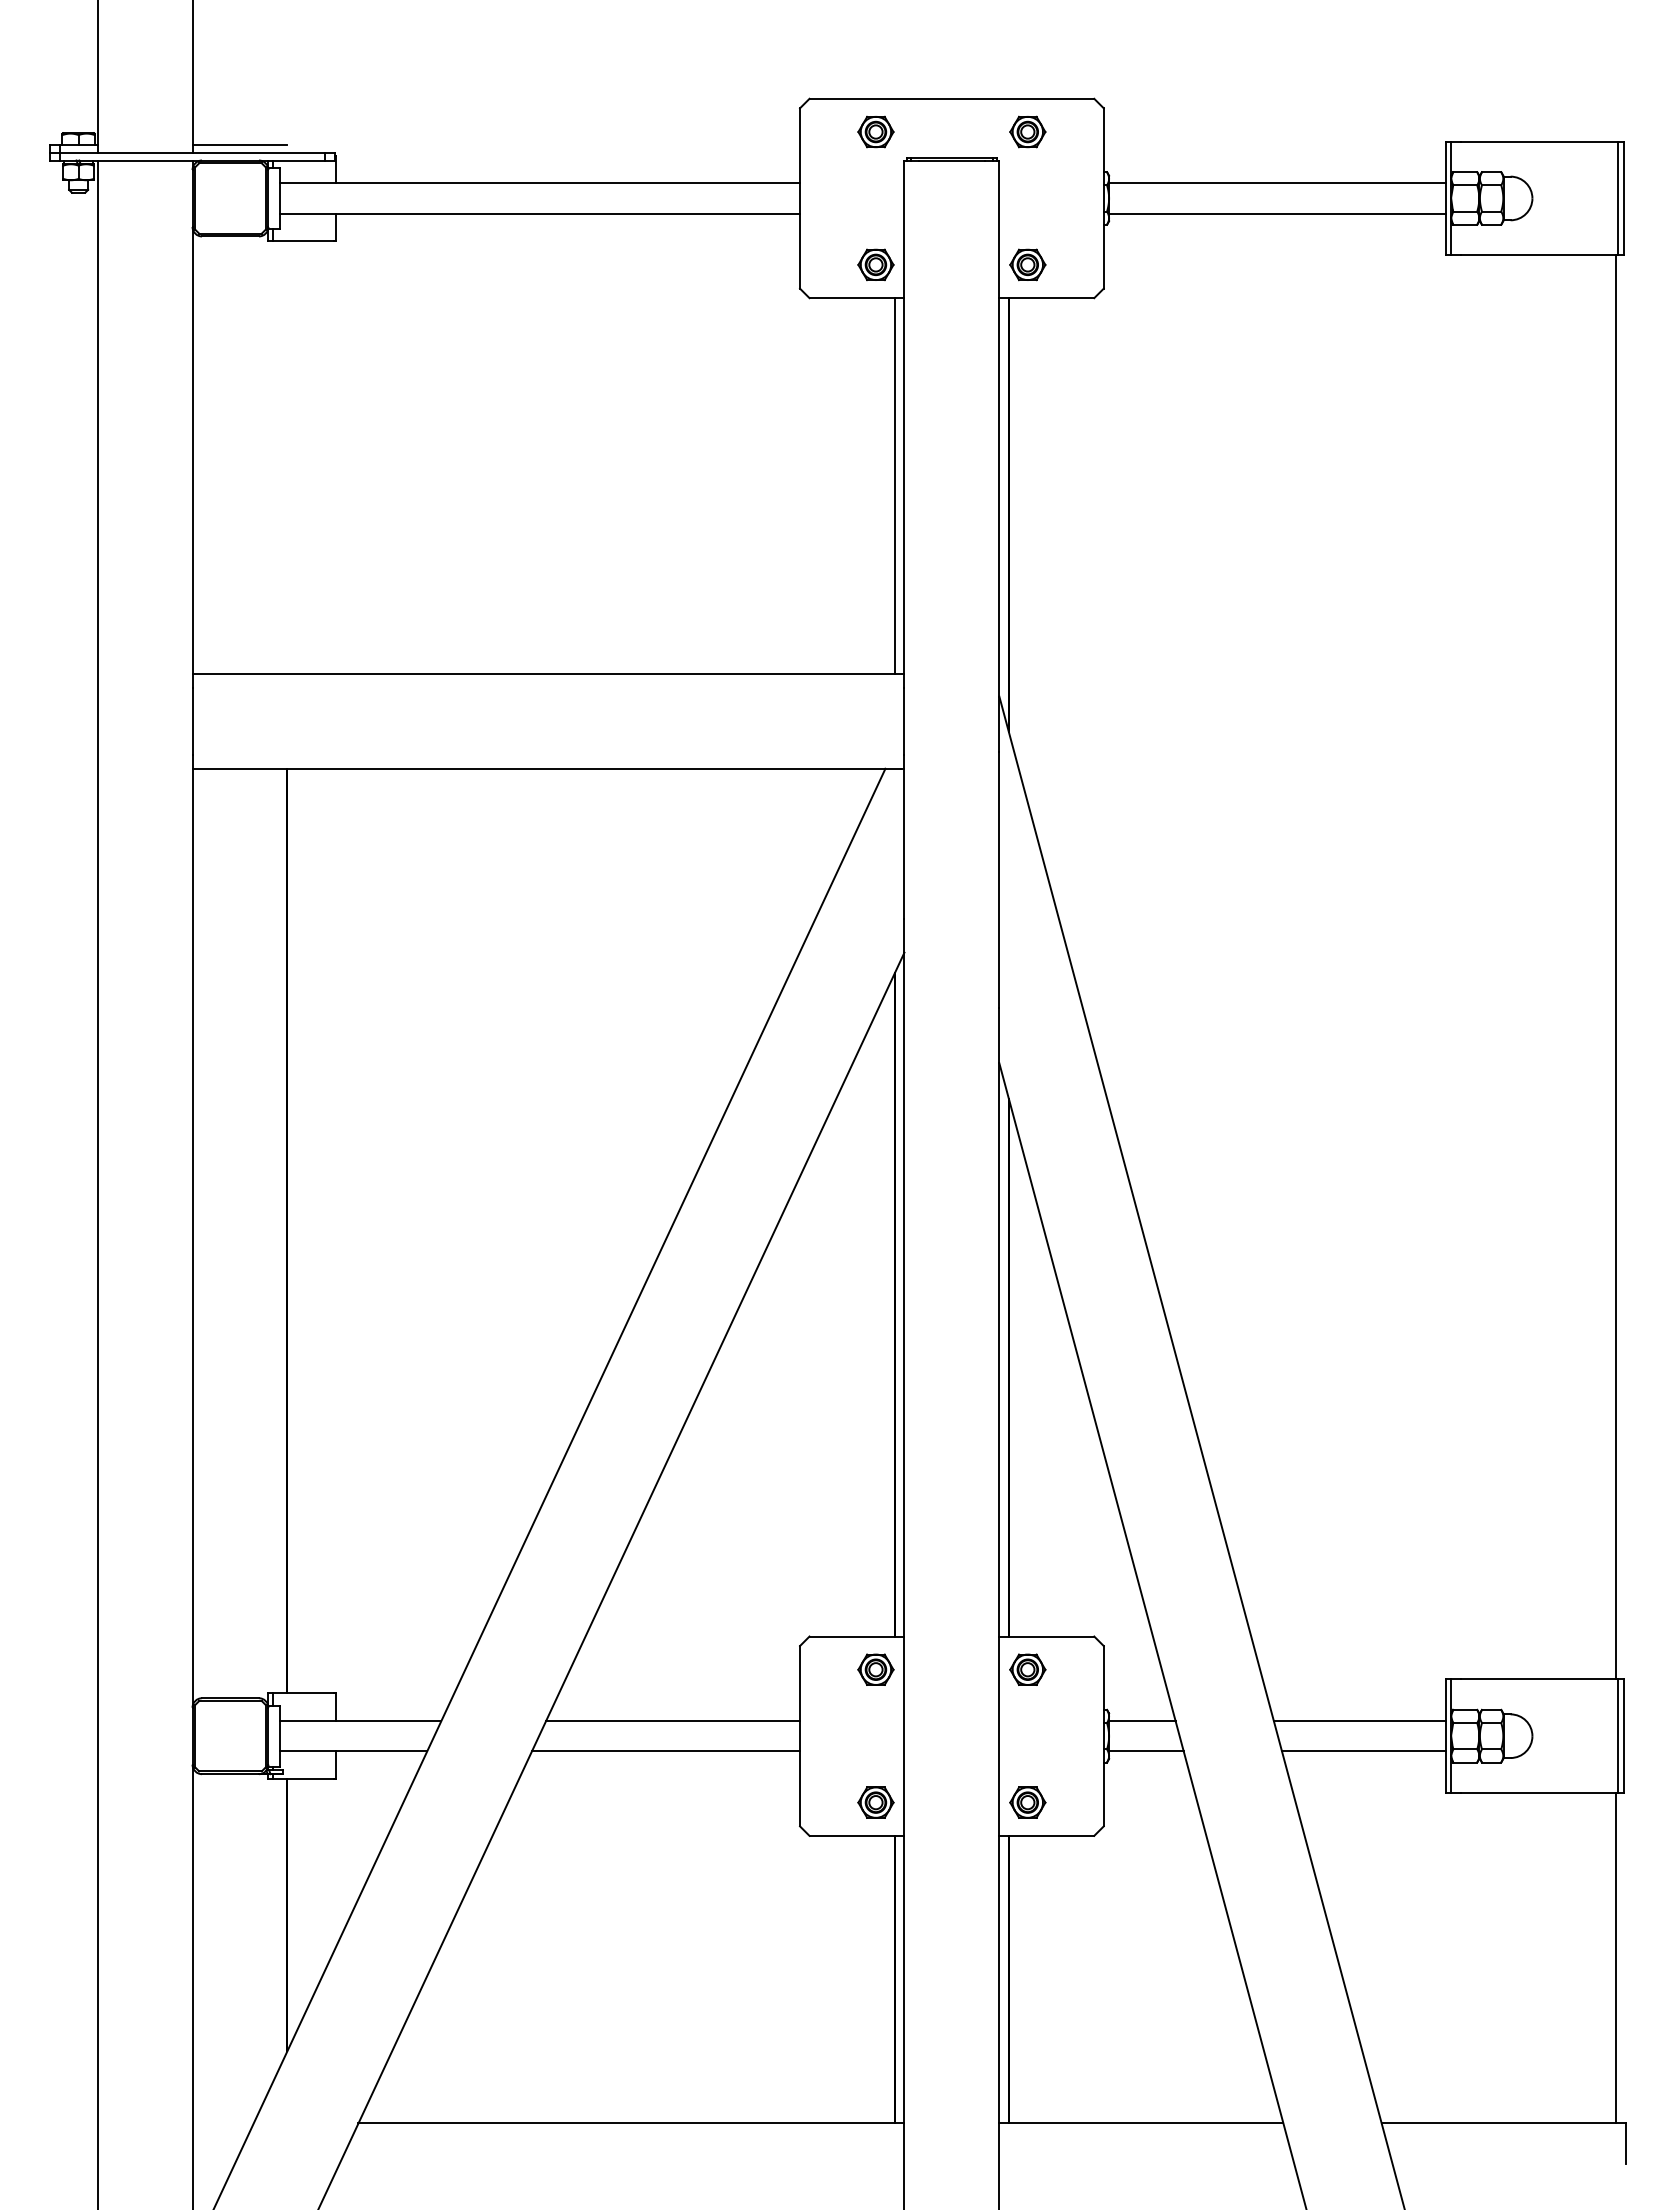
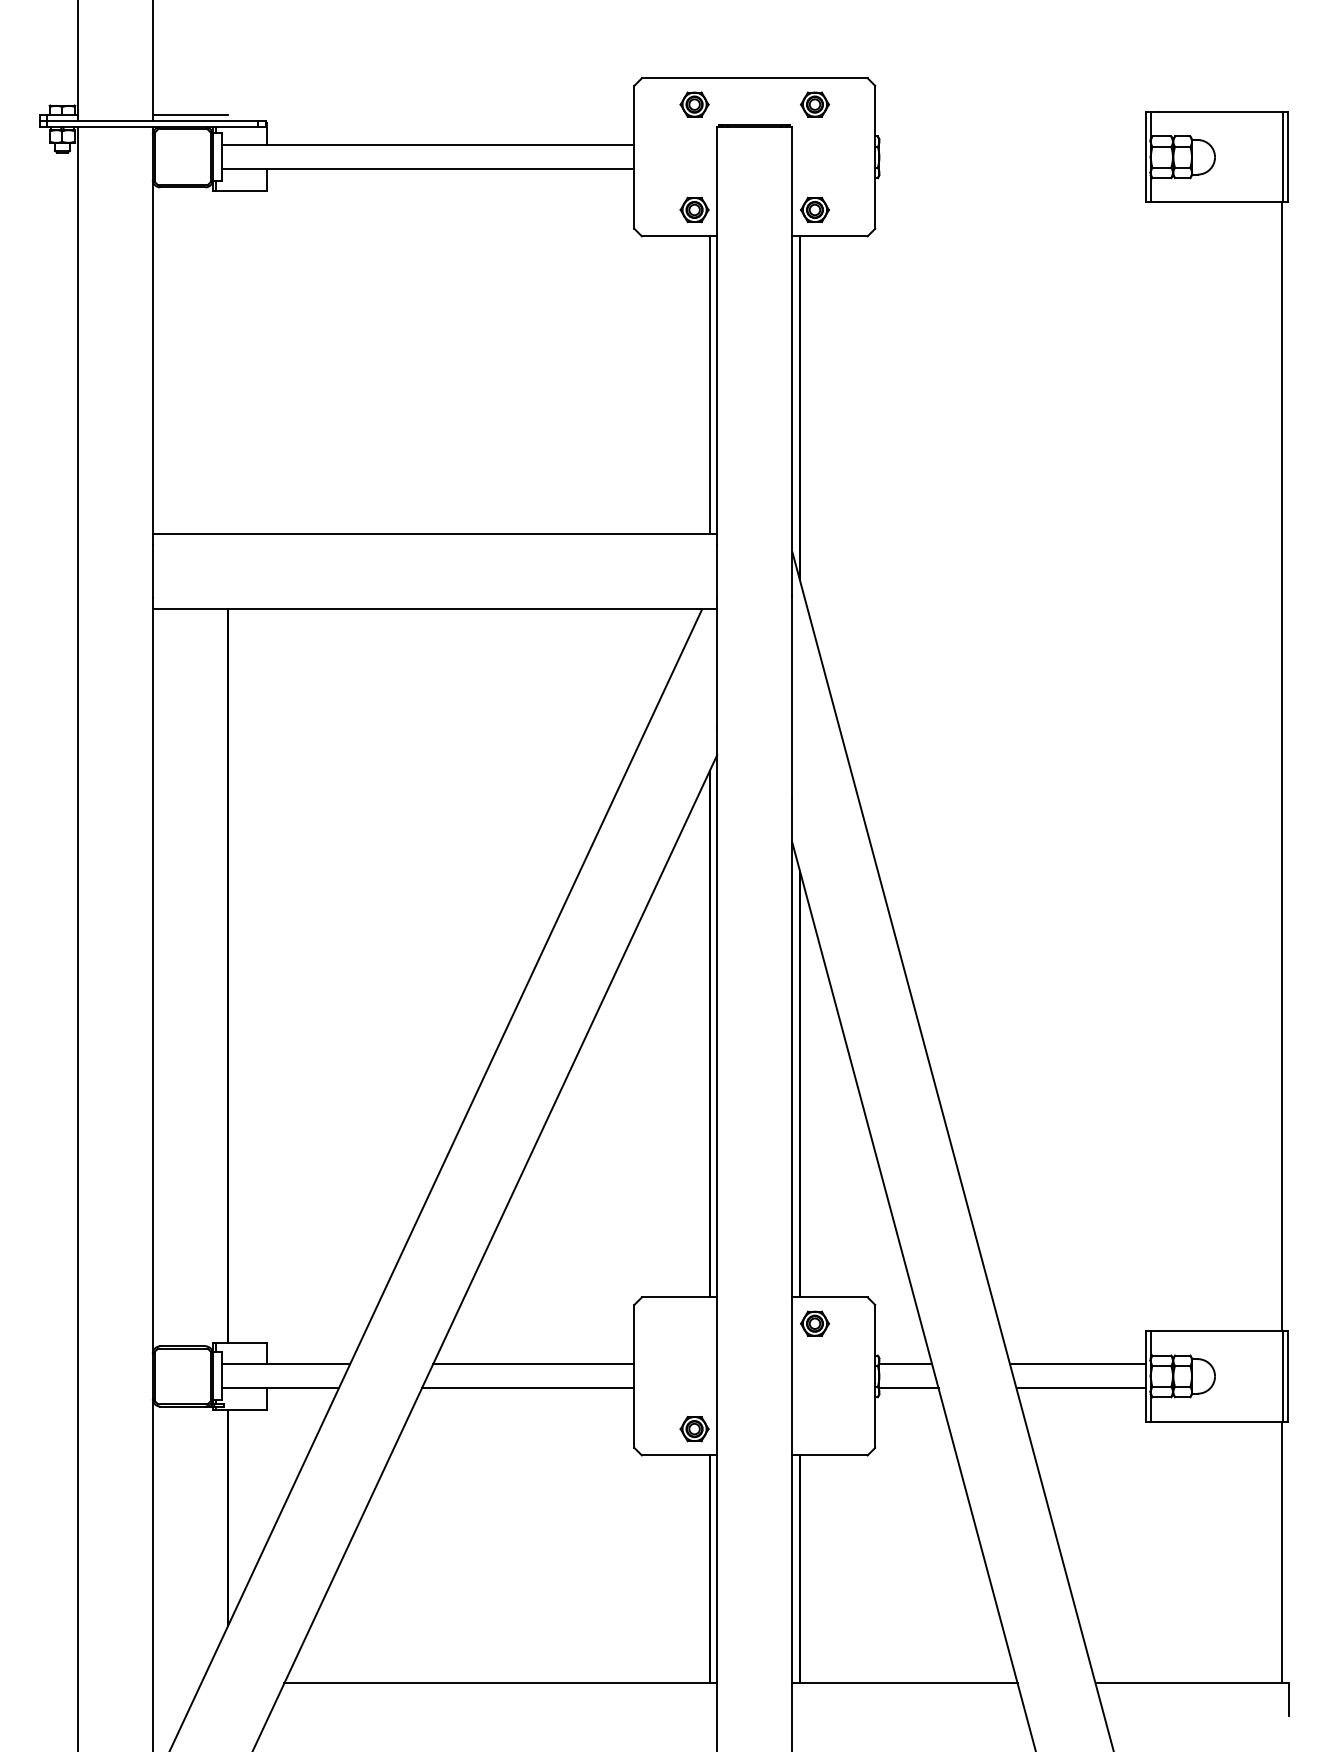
line: (1277, 183) -> (1012, 145), removed
line: (1277, 213) -> (1012, 169), removed
part: (875, 1669) -> (694, 1323), removed
part: (1027, 1802) -> (814, 1428), removed

